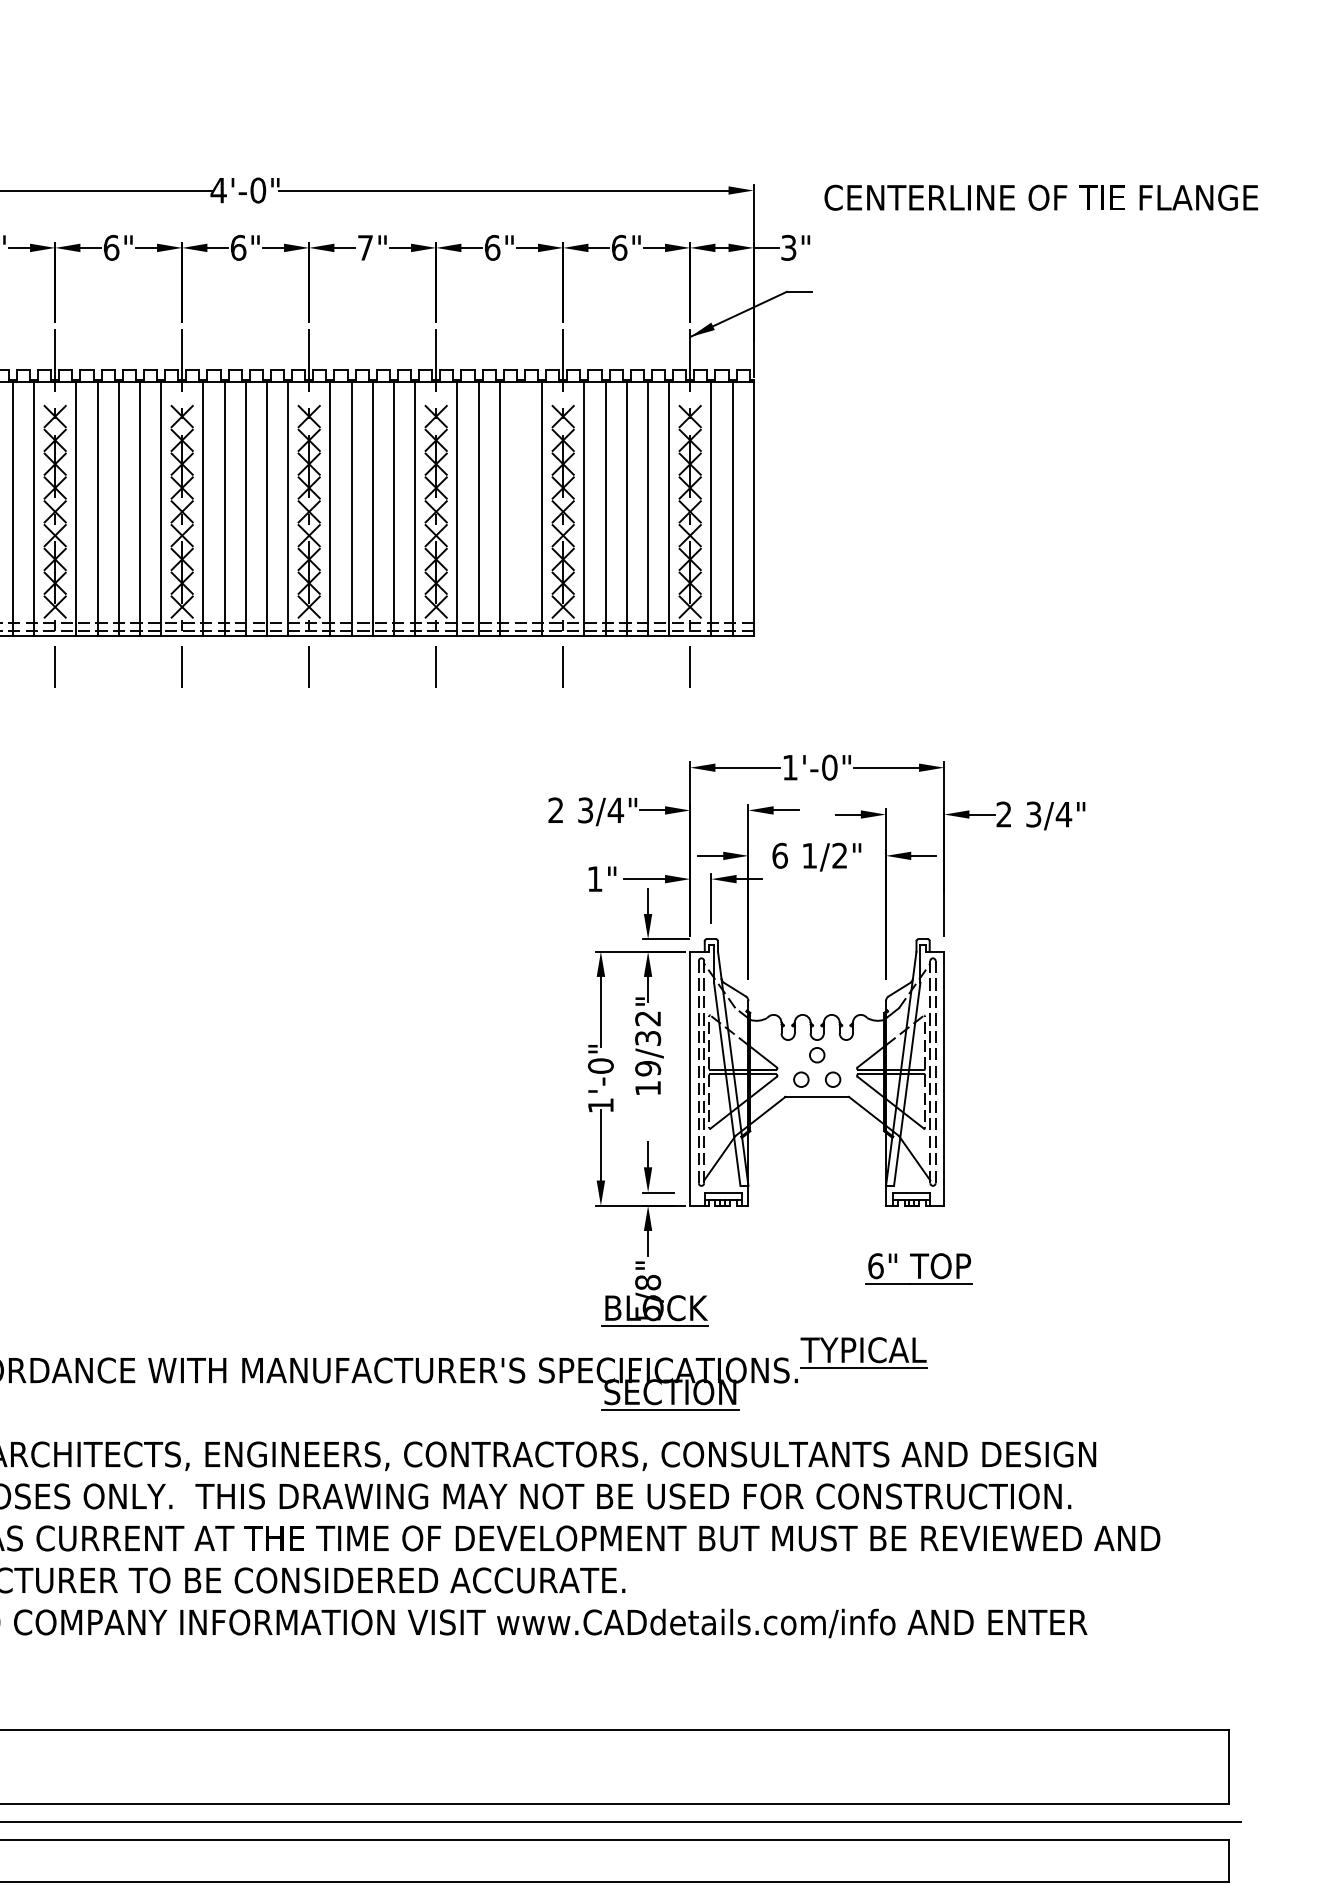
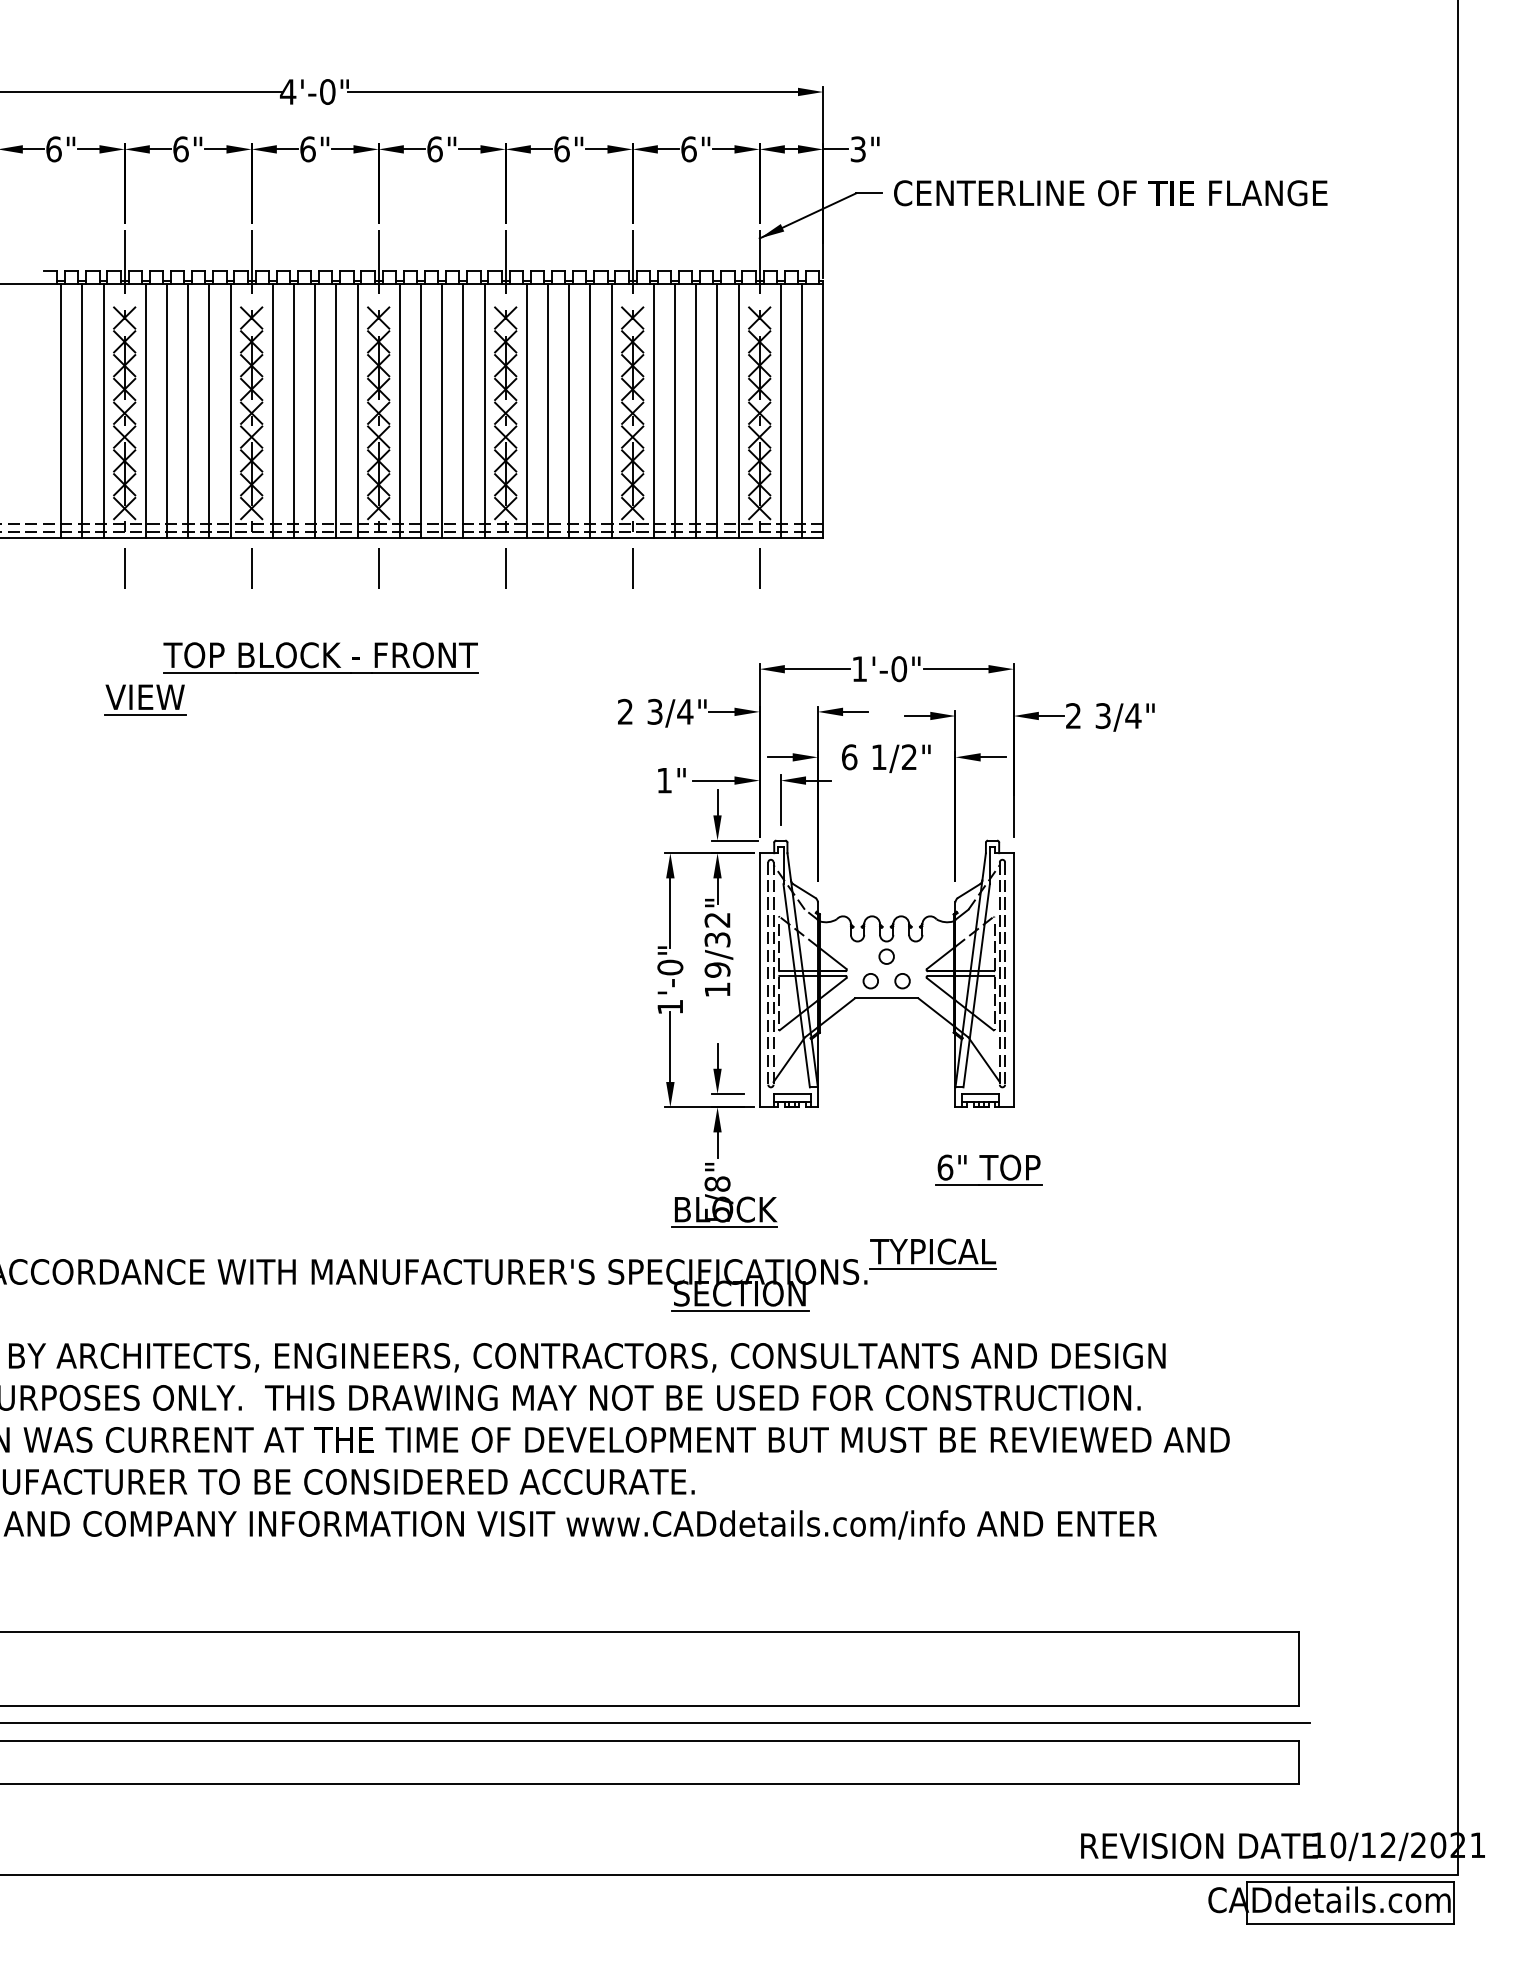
text: (1041, 198) -> (1110, 193), moved
text: (365, 248) -> (434, 149), 7" -> 6"
line: (521, 509) -> (590, 410), added
part: (222, 777) -> (291, 678), added

